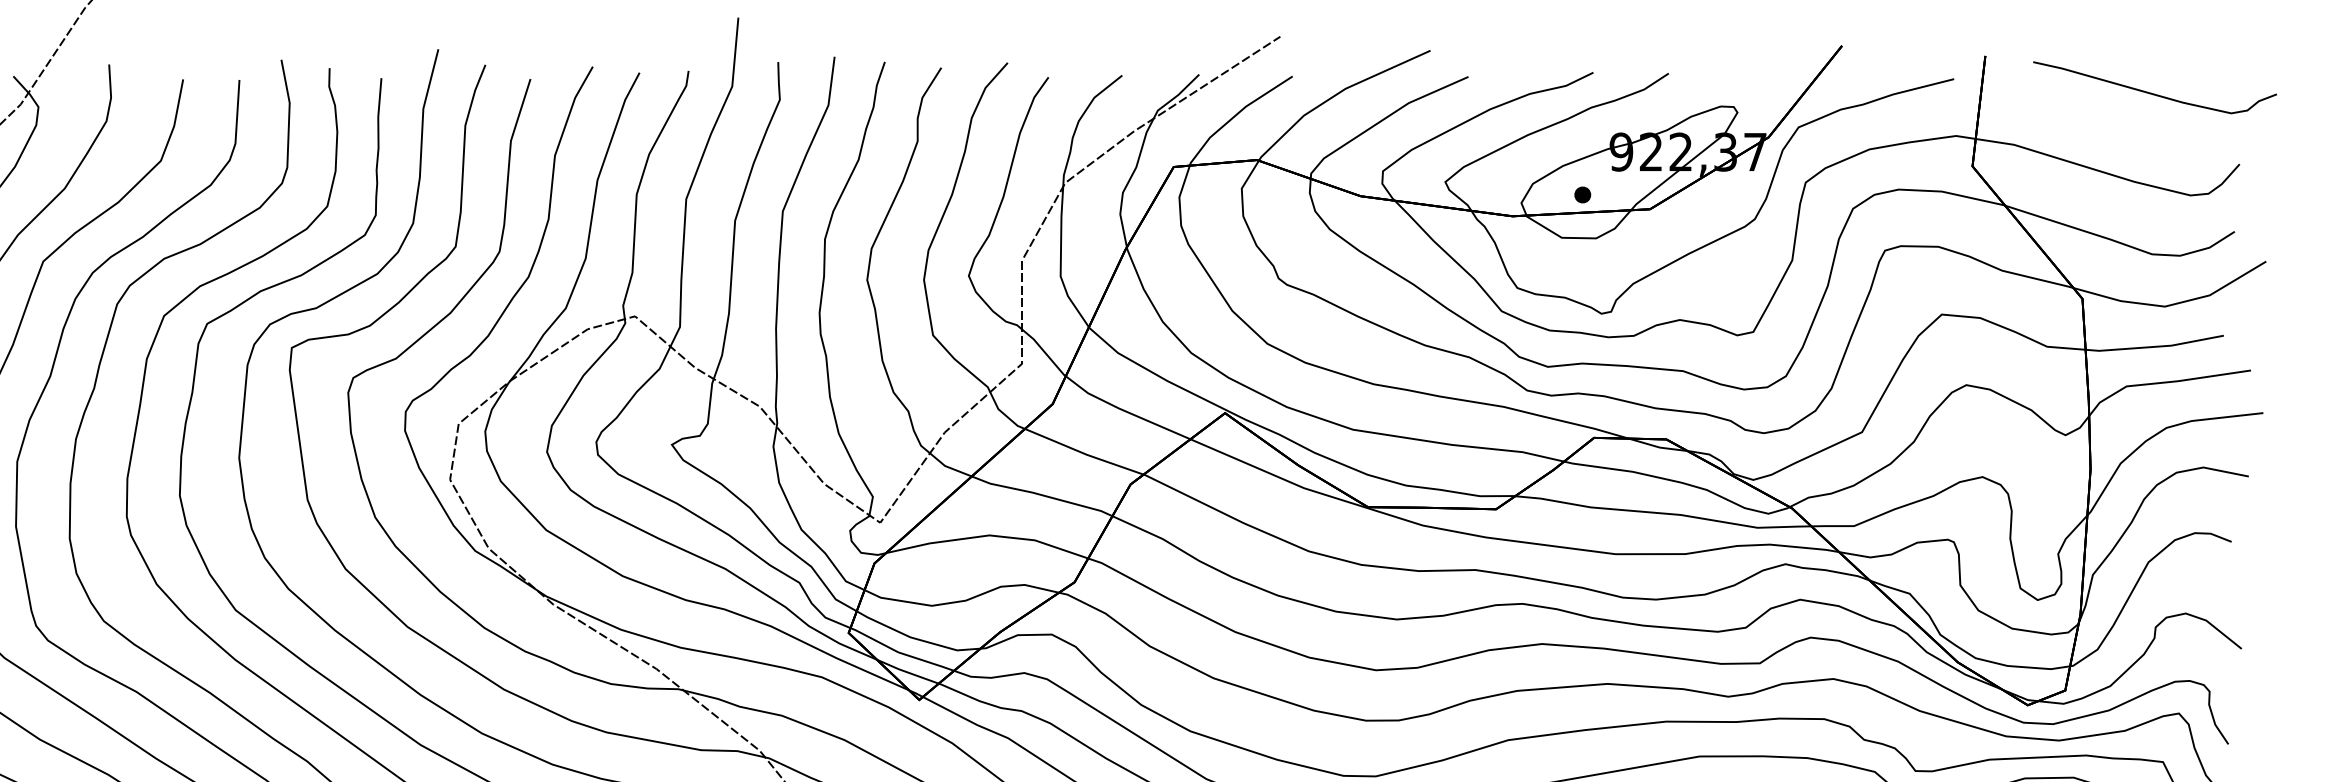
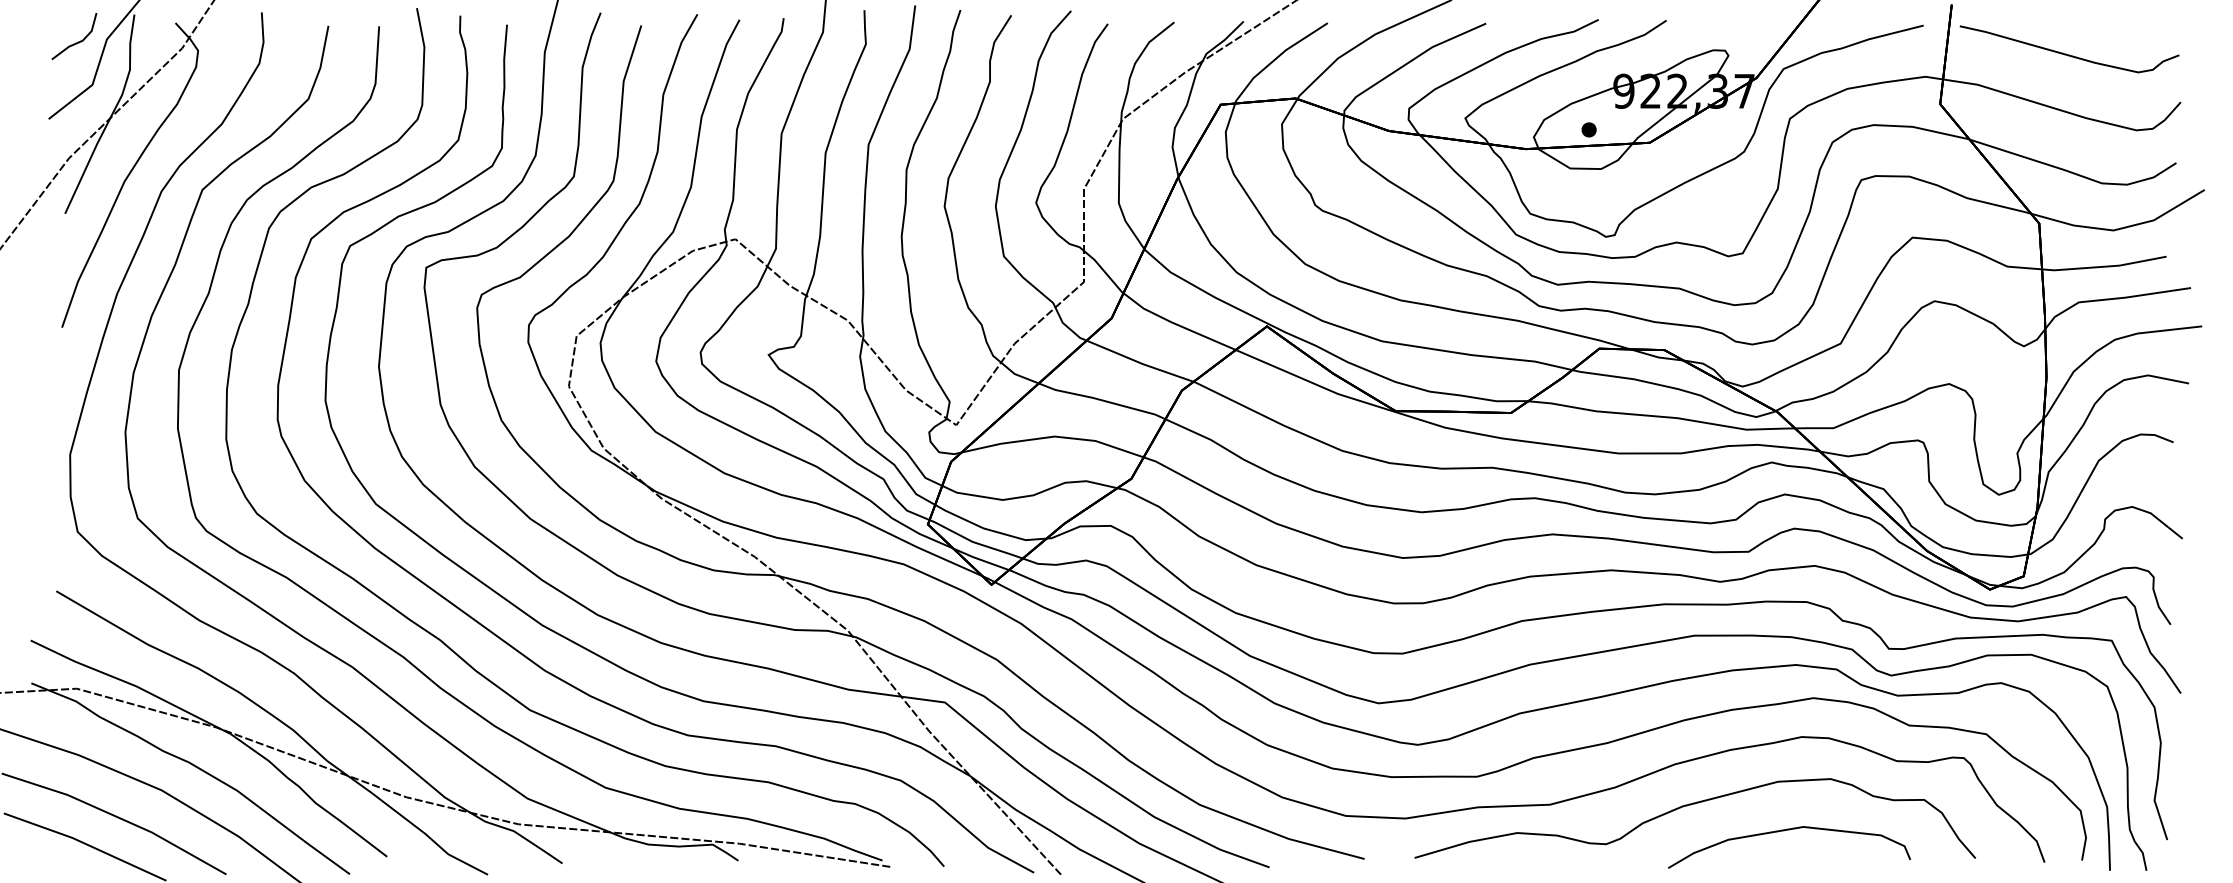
curve: (2151, 92) -> (2066, 53), moved

